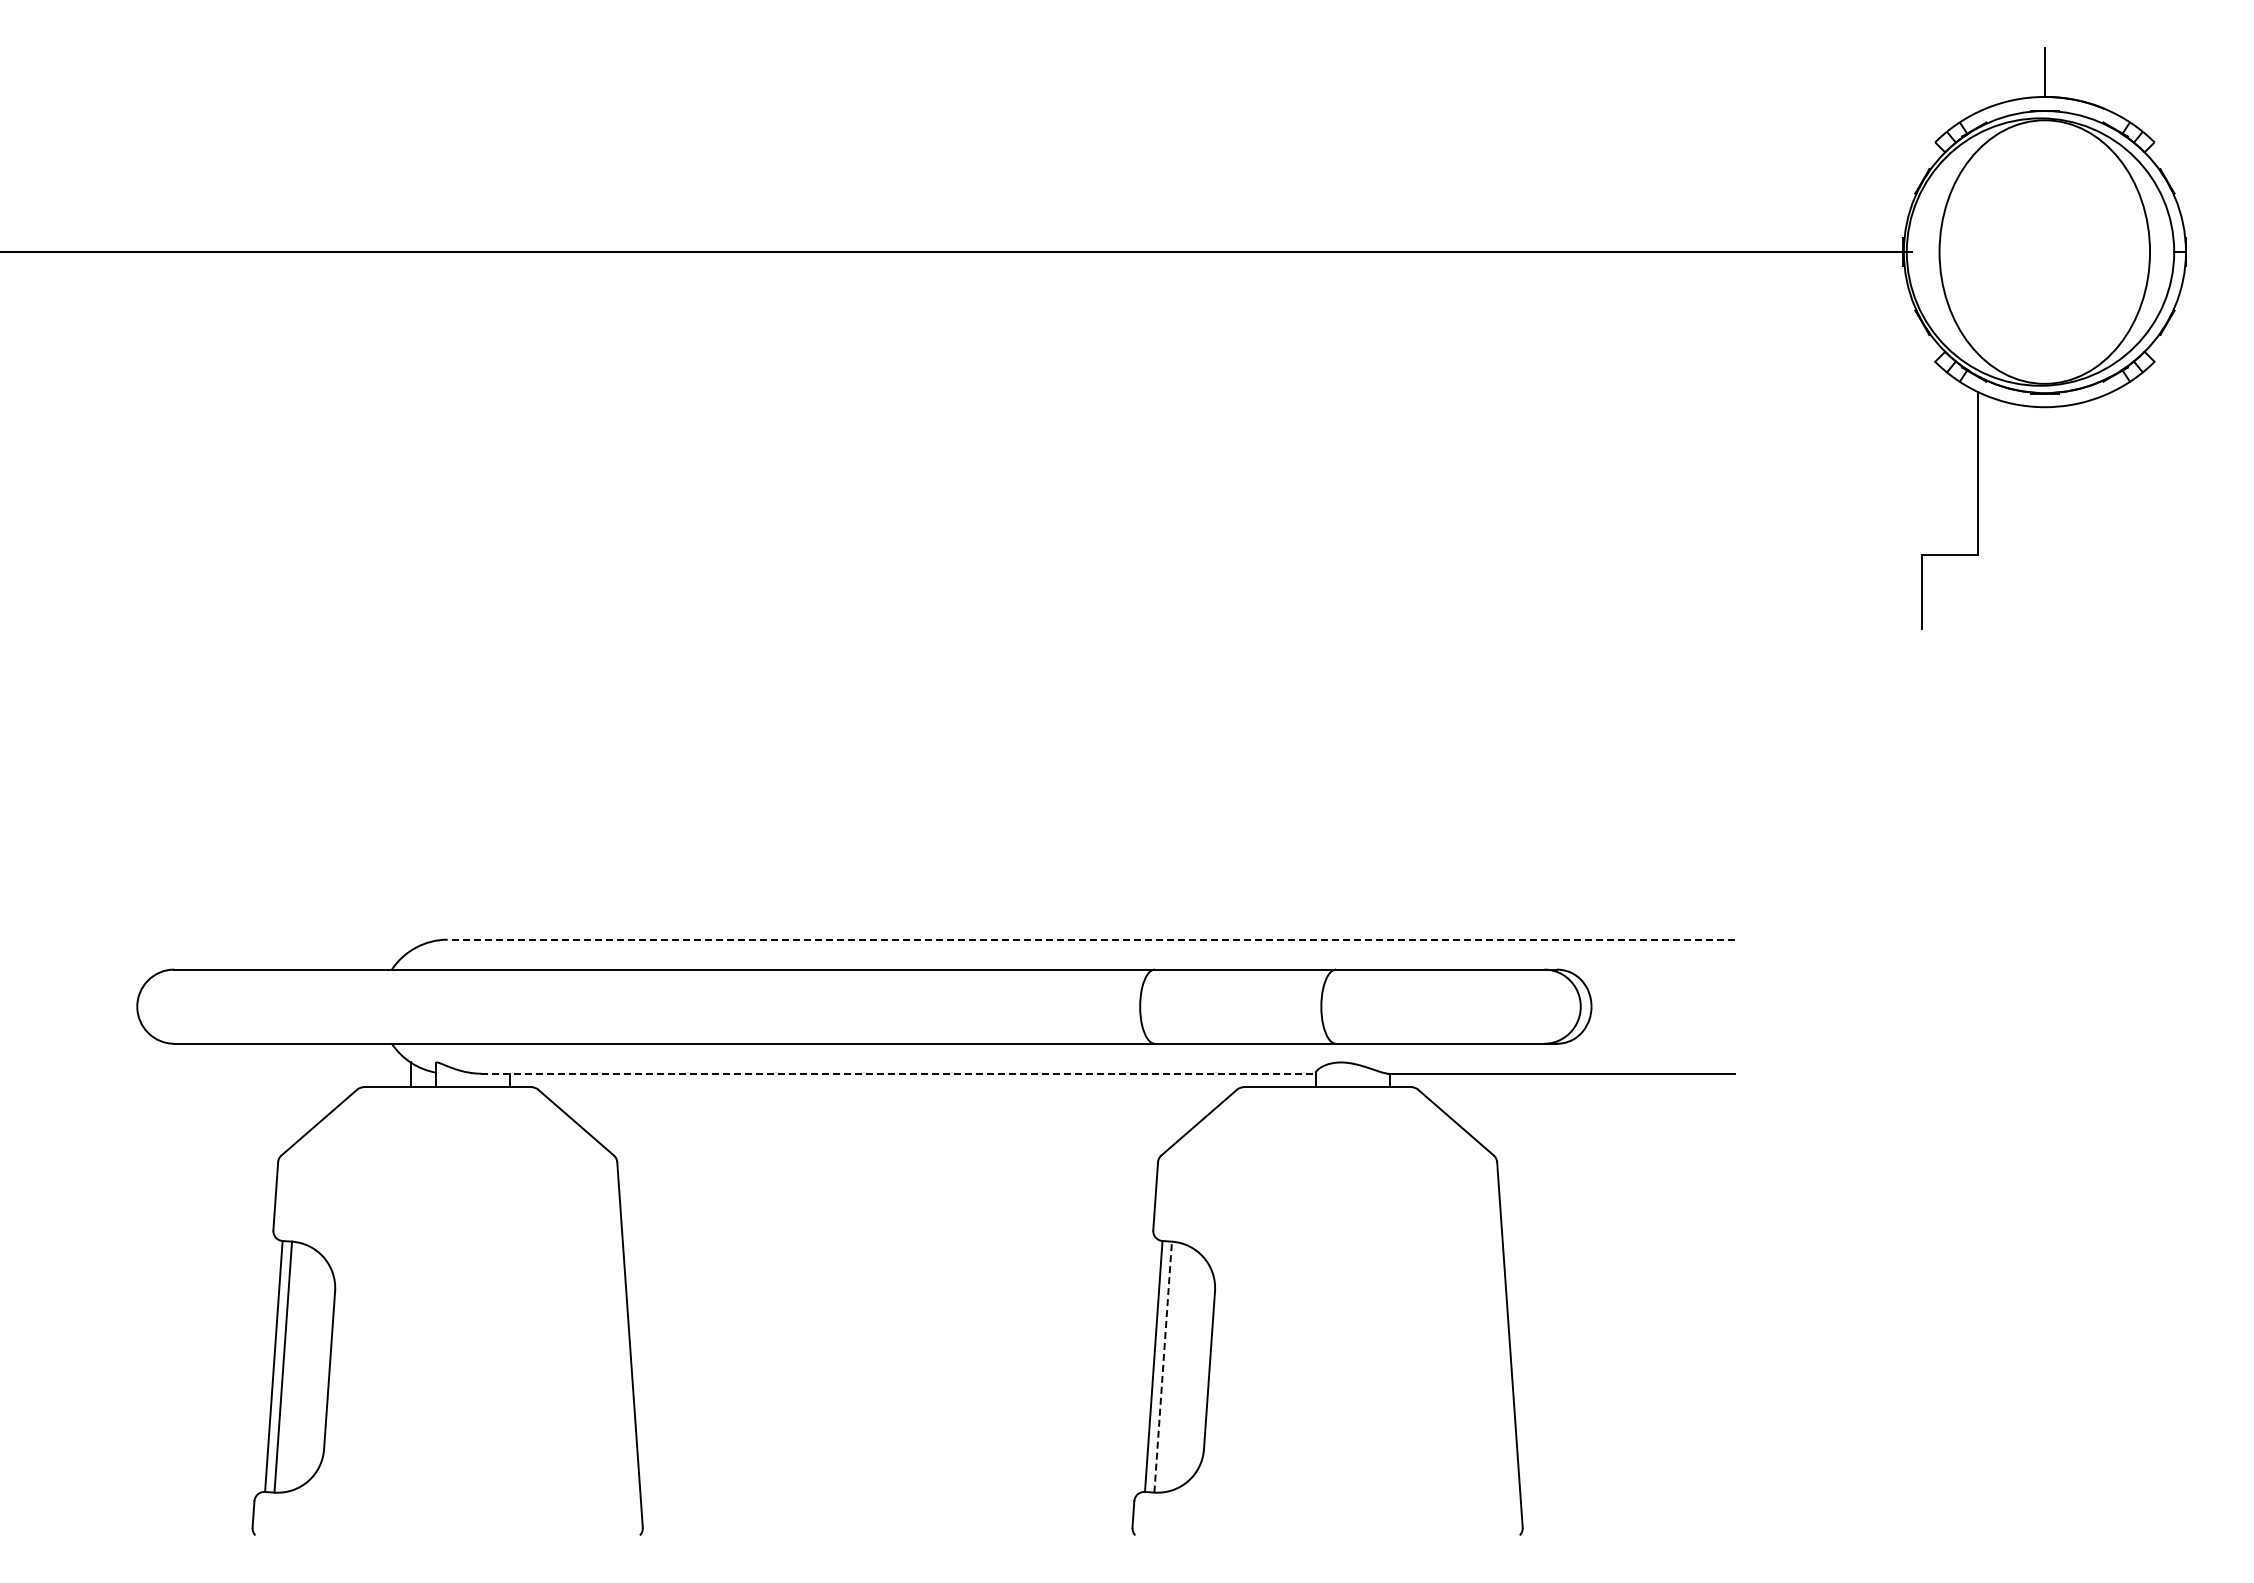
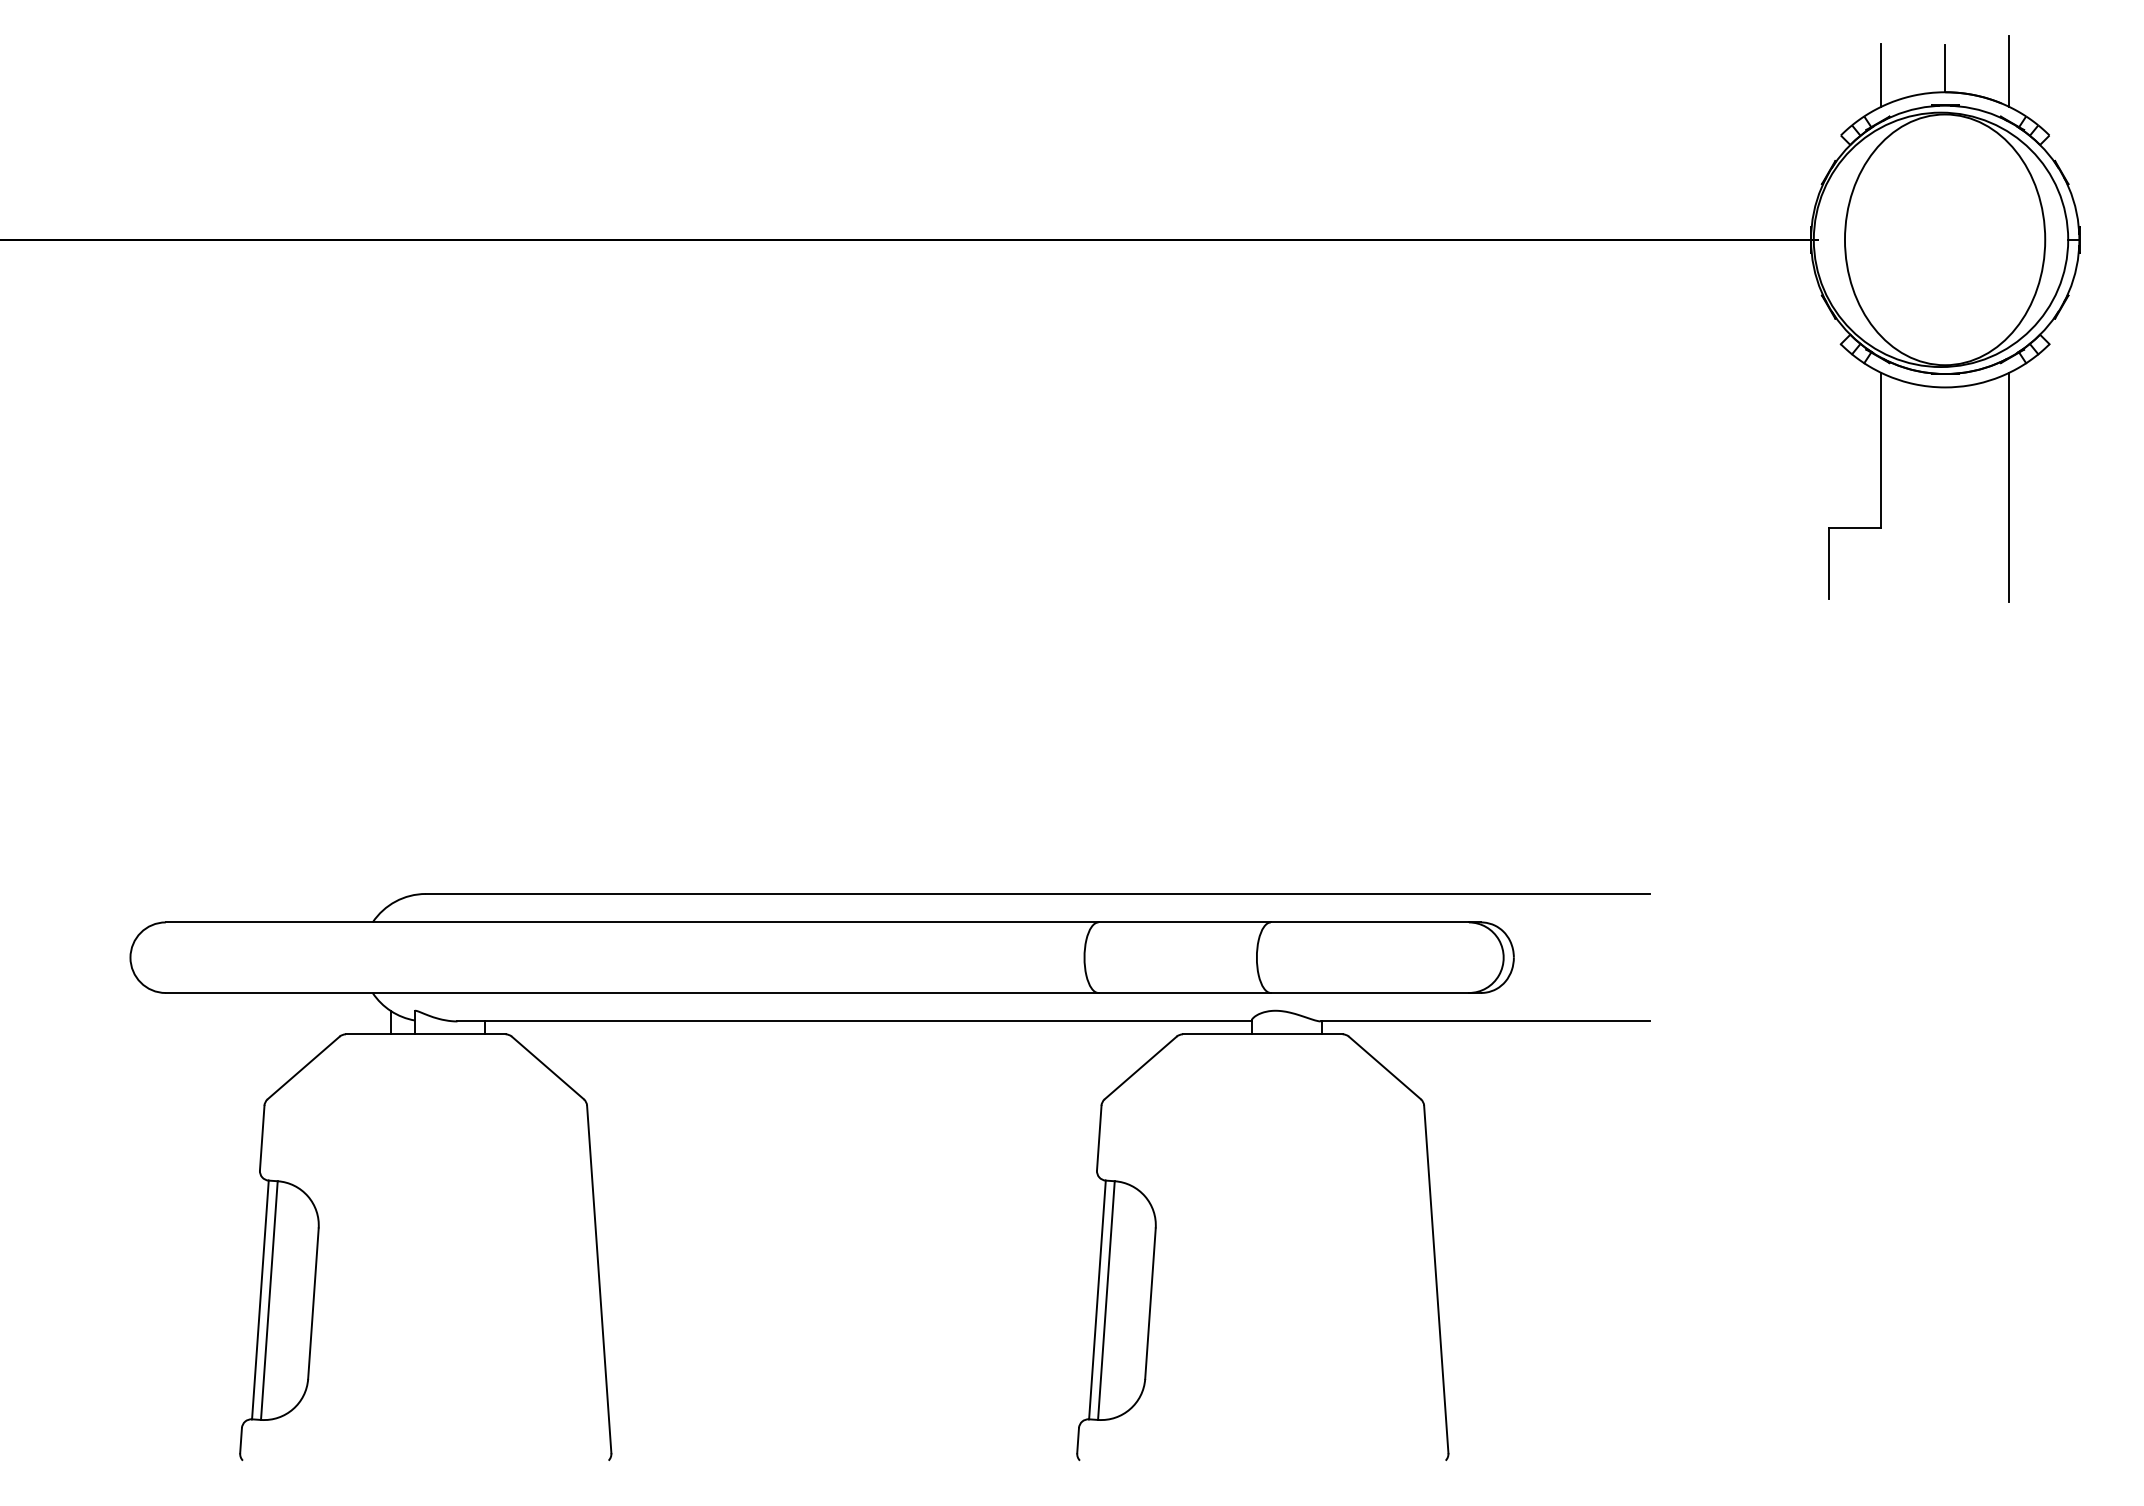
line: (2111, 75) -> (2008, 71), added
line: (1977, 79) -> (1881, 75), added
line: (2111, 512) -> (2008, 487), added
line: (1090, 939) -> (1037, 893), dashed -> solid
line: (898, 1073) -> (854, 1021), dashed -> solid
line: (1163, 1367) -> (1106, 1300), dashed -> solid

